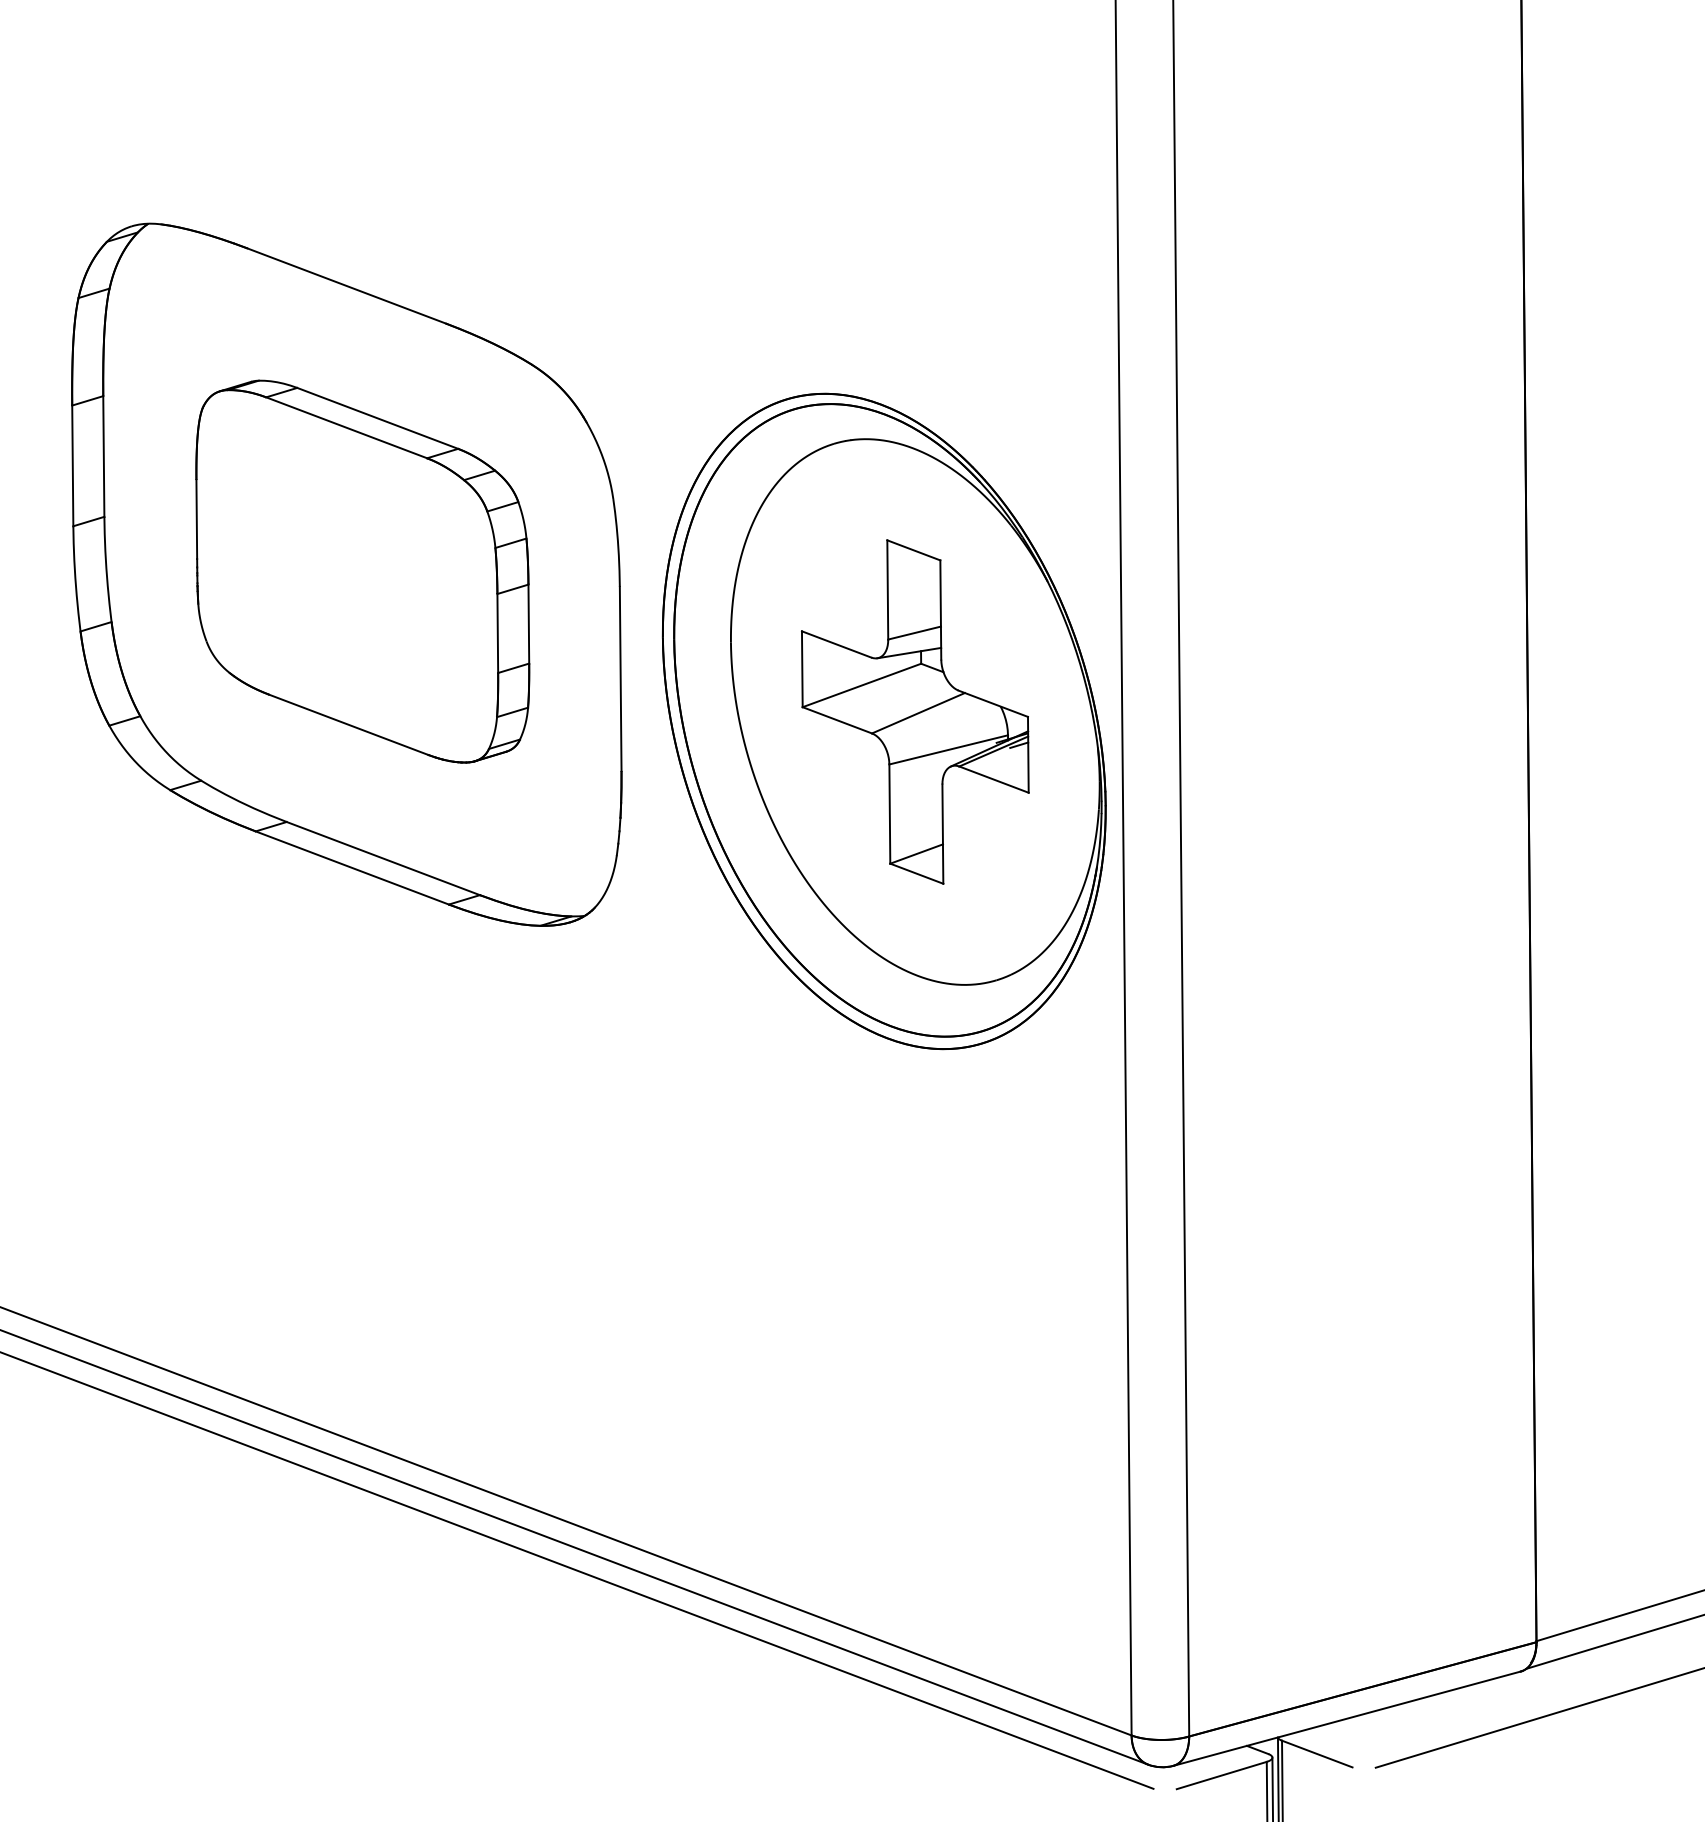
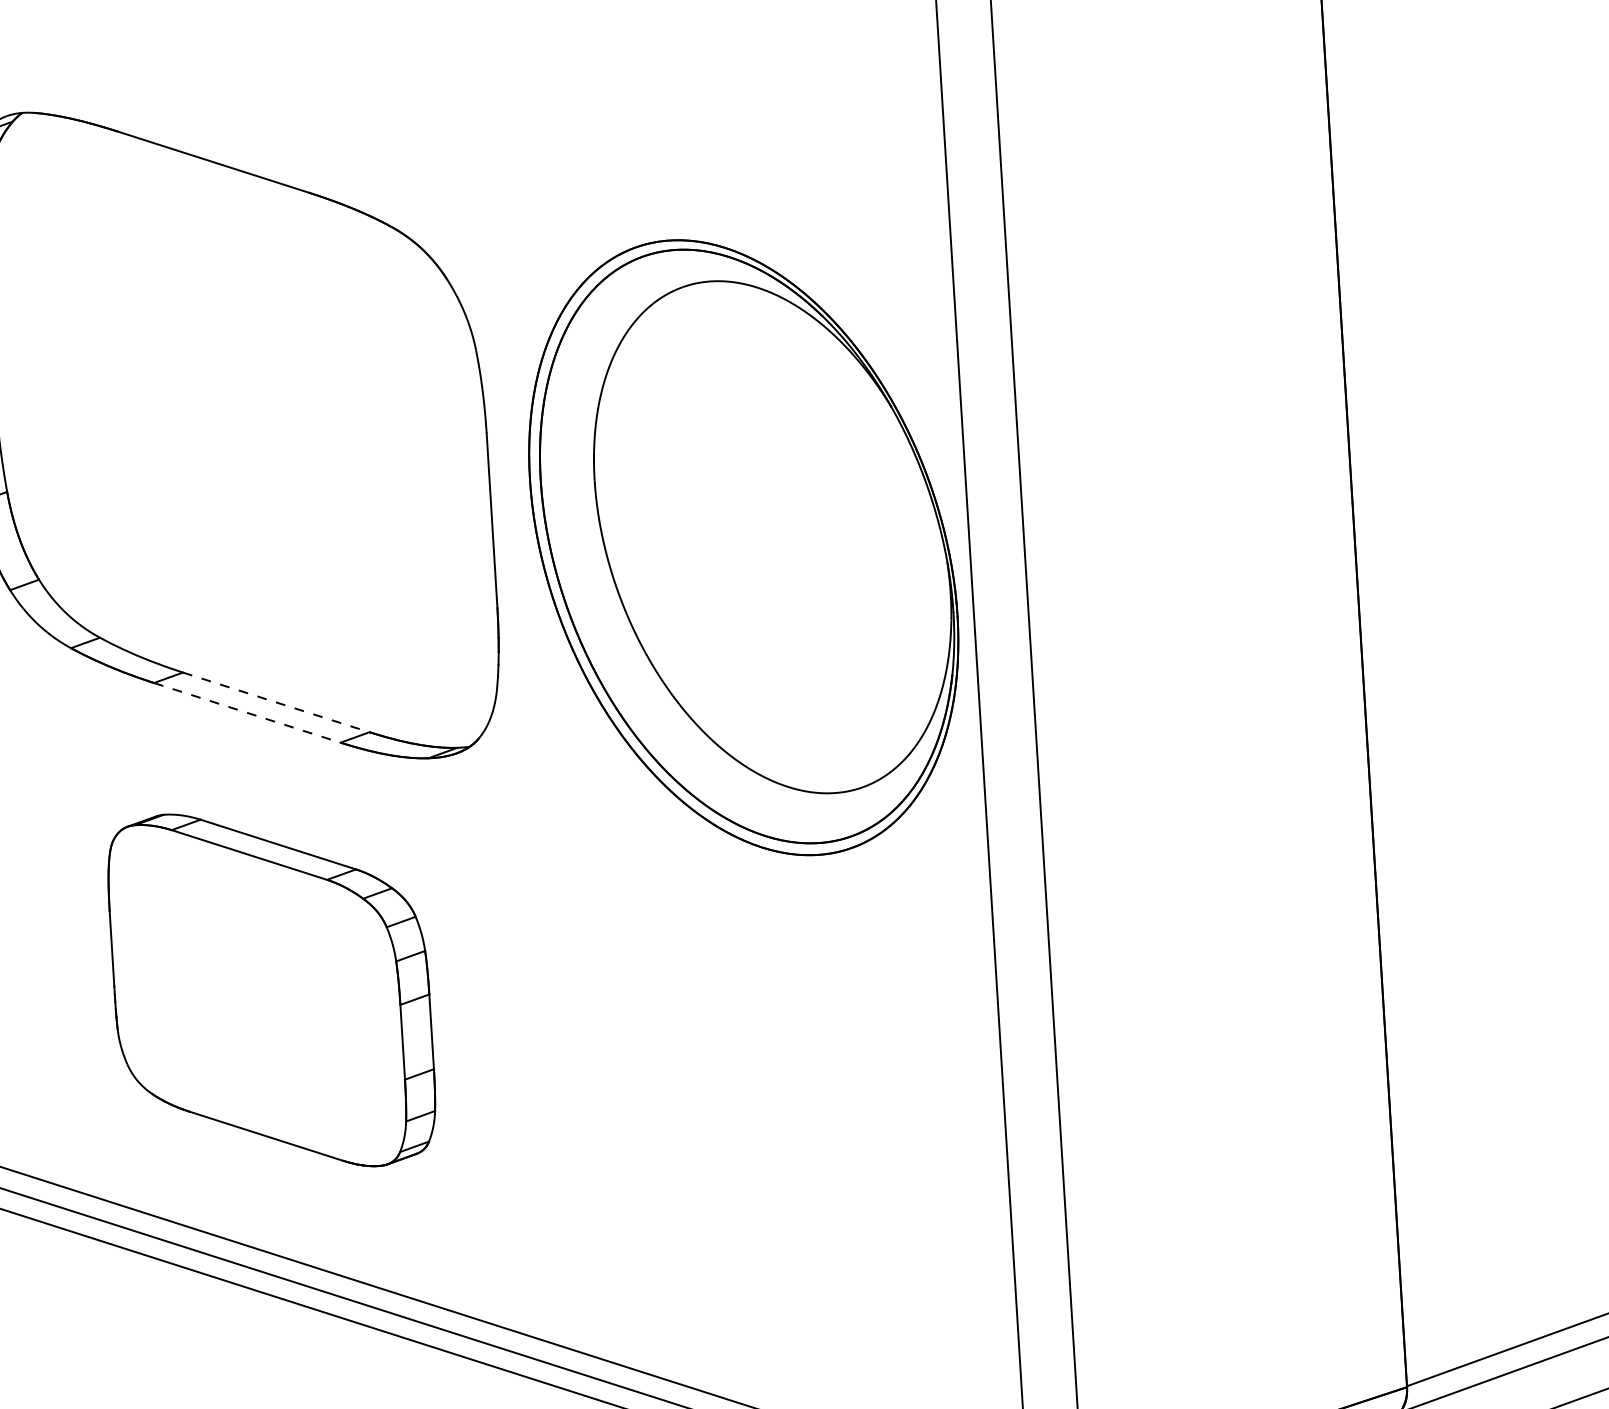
part: (362, 571) -> (271, 990), moved
part: (915, 711) -> (772, 536), removed
line: (383, 858) -> (276, 702), solid -> dashed
line: (352, 868) -> (247, 713), solid -> dashed

